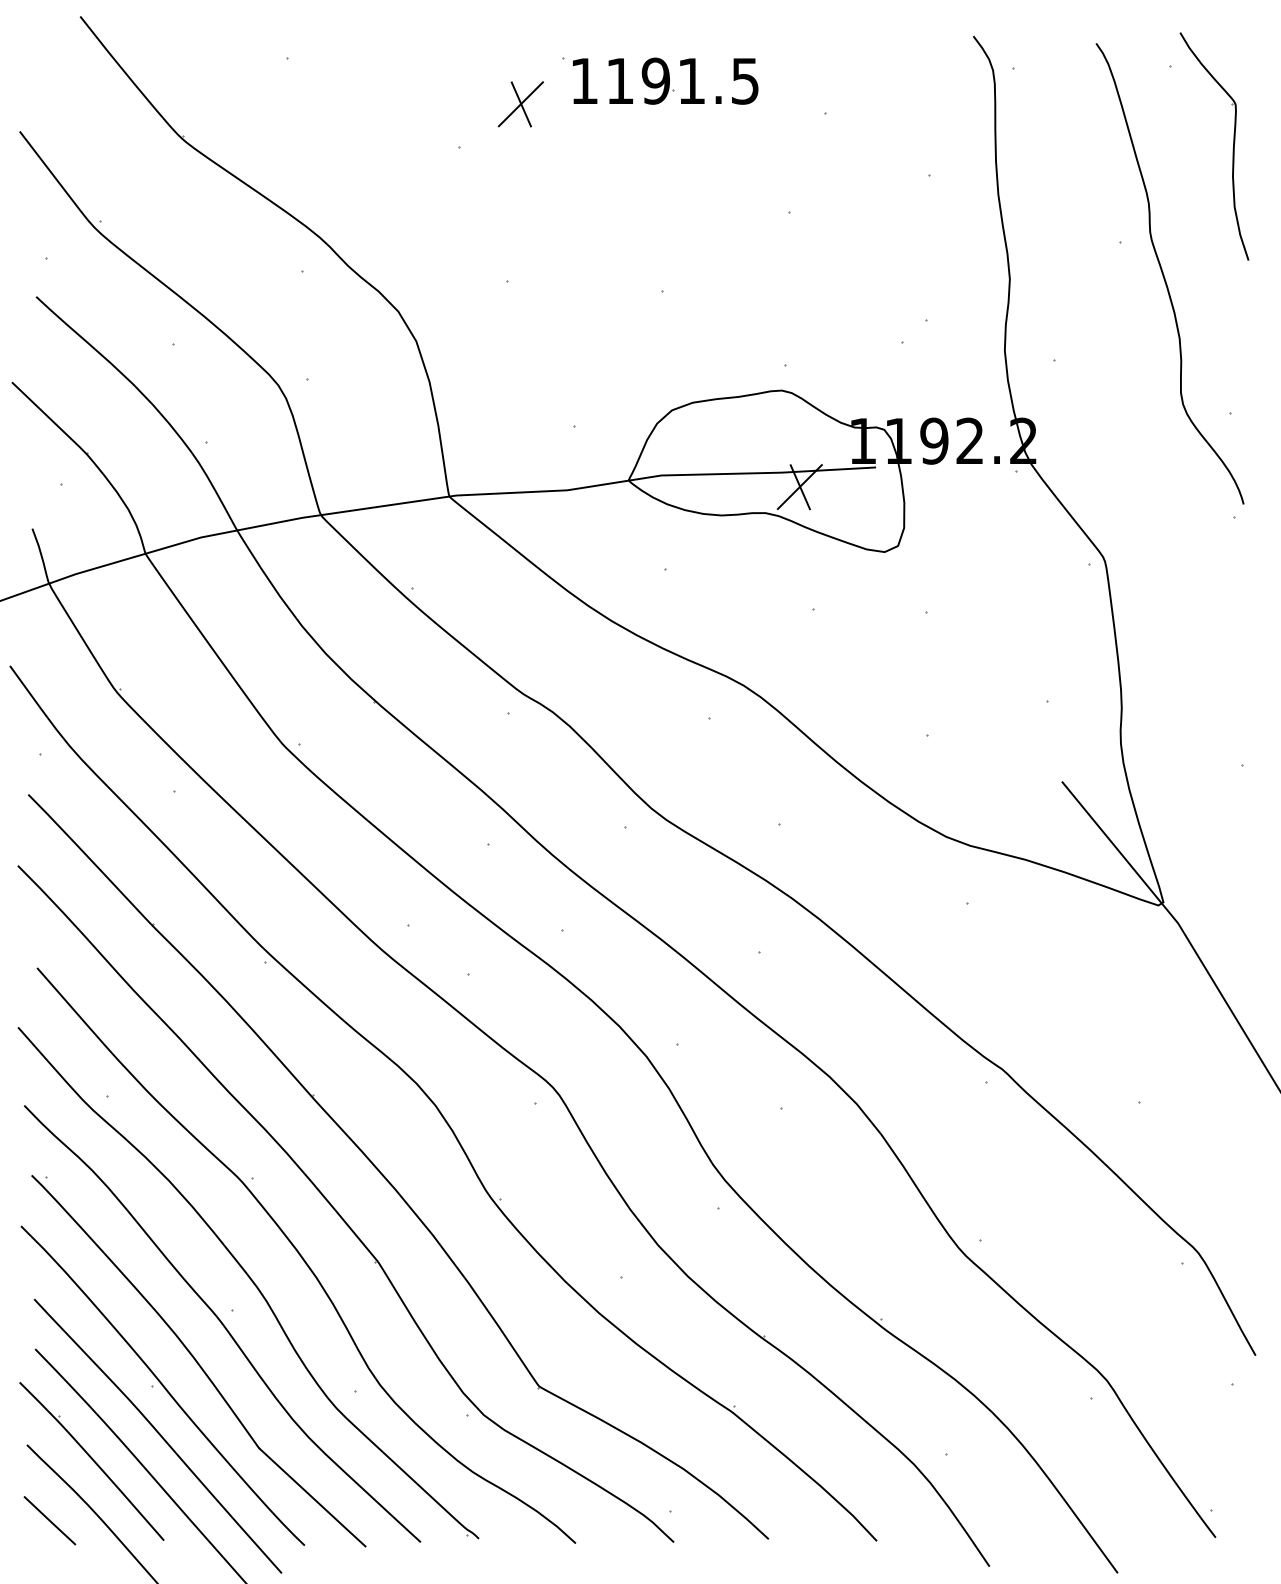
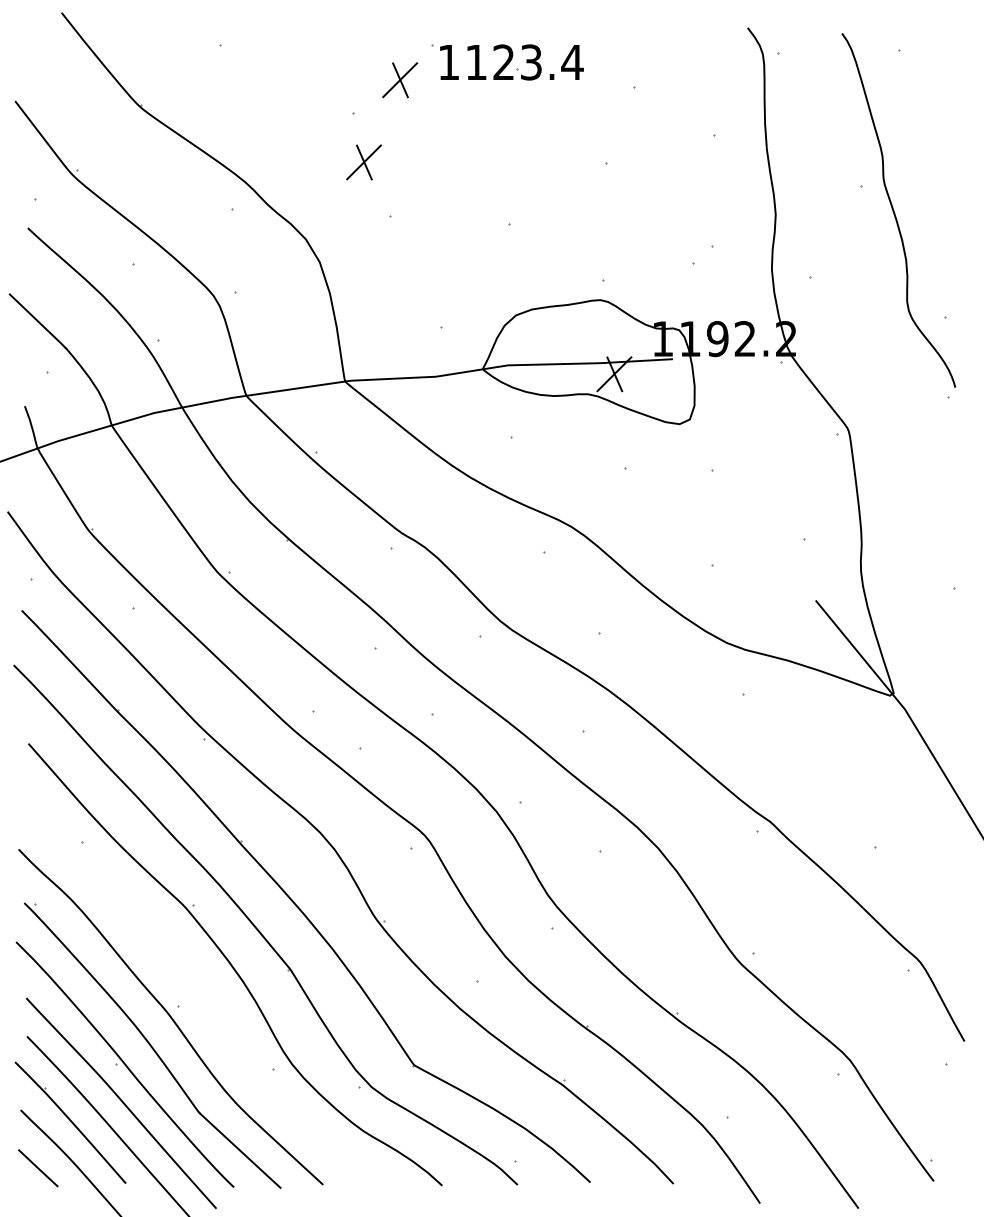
text: (700, 80) -> (538, 61), 1191.5 -> 1123.4
part: (1232, 148) -> (946, 114), removed
part: (473, 211) -> (363, 162), added
part: (248, 1283) -> (190, 986), removed

